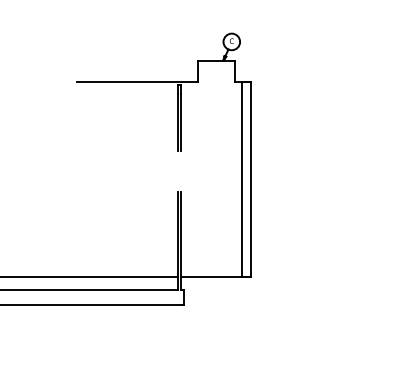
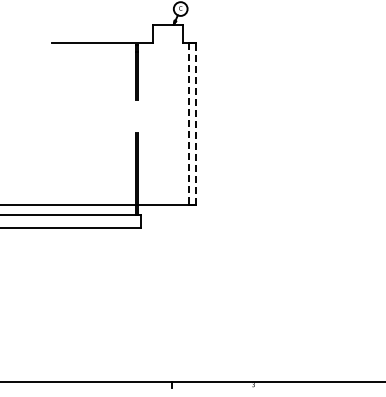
line: (241, 179) -> (188, 123), solid -> dashed
line: (250, 179) -> (196, 123), solid -> dashed

